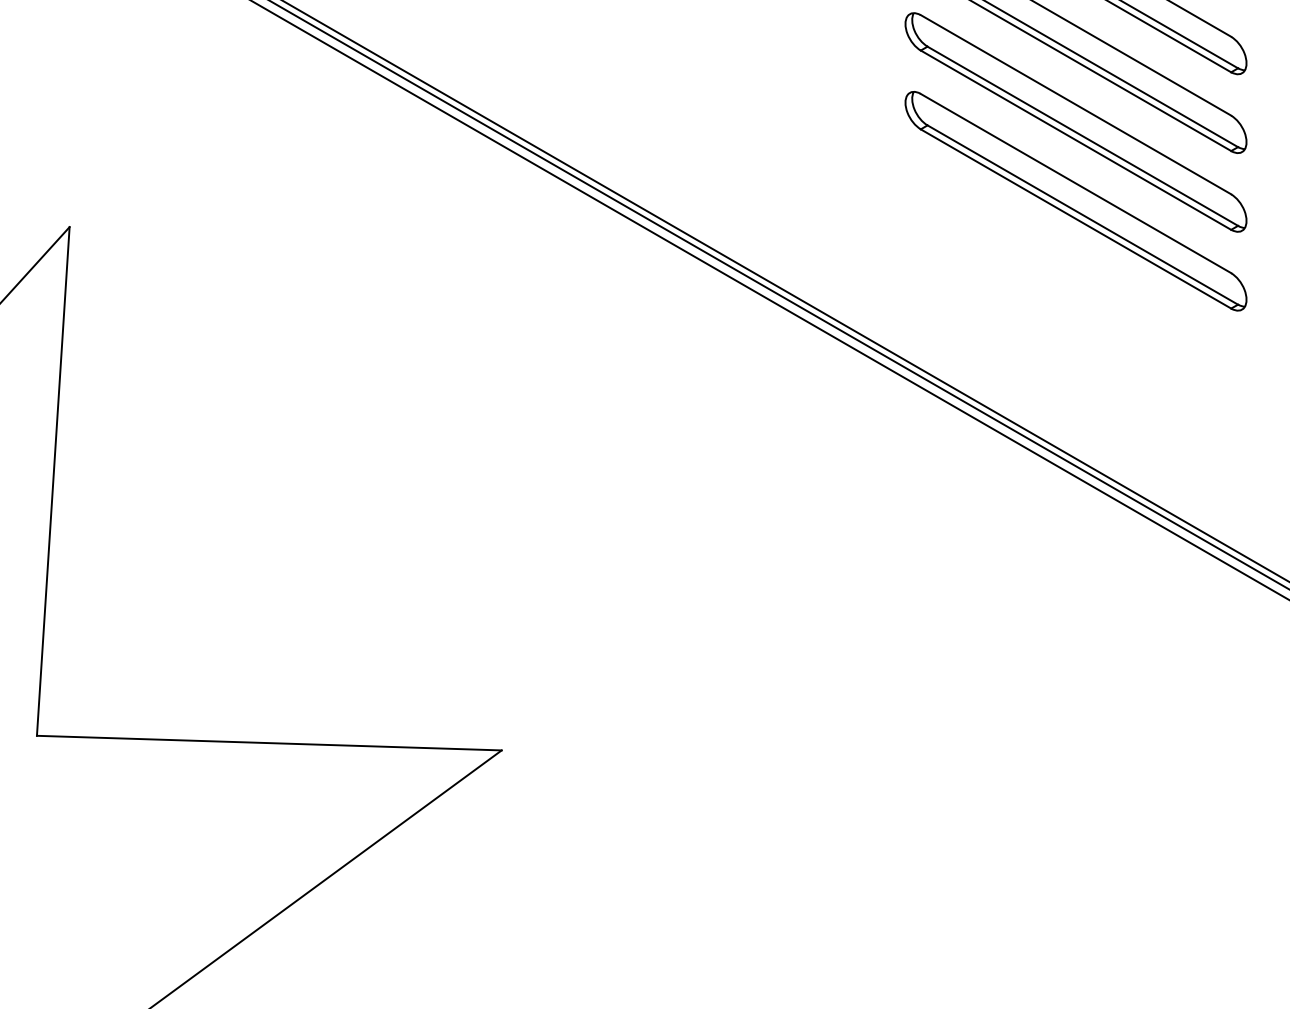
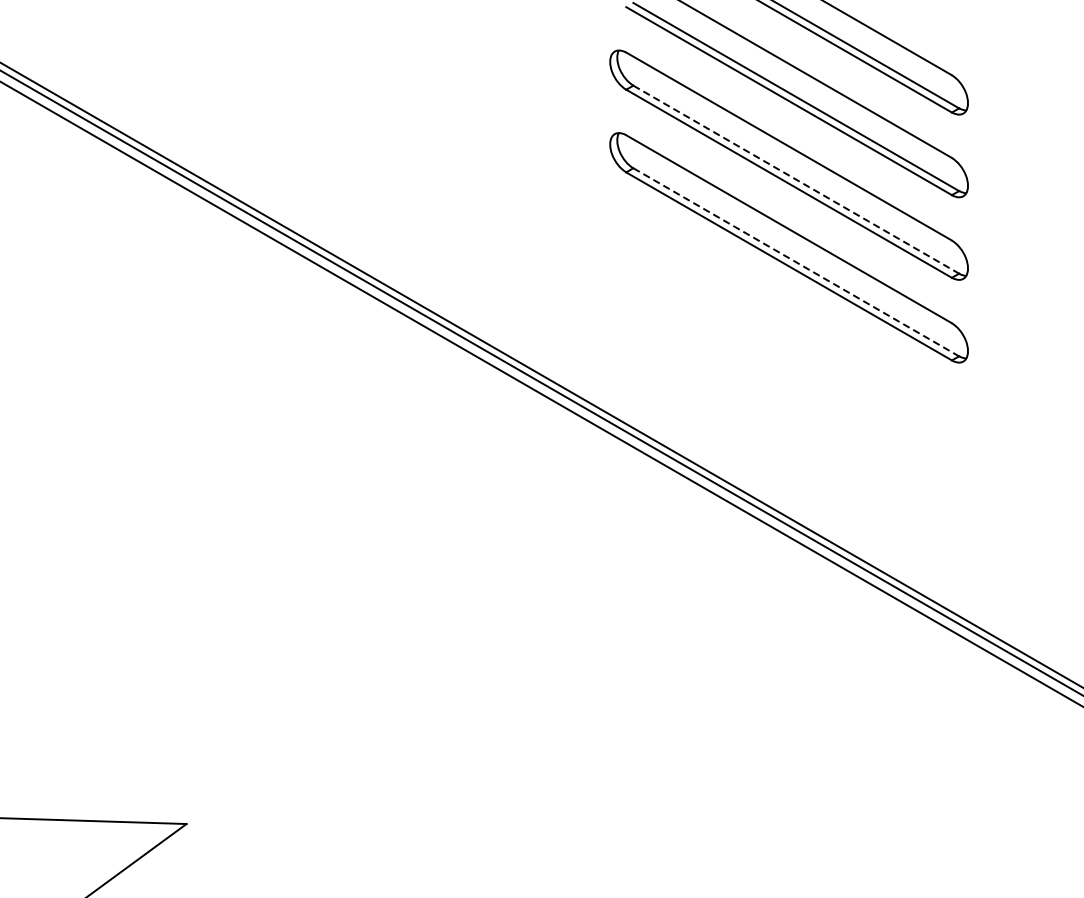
line: (1083, 136) -> (796, 179), solid -> dashed
line: (1083, 215) -> (796, 262), solid -> dashed

